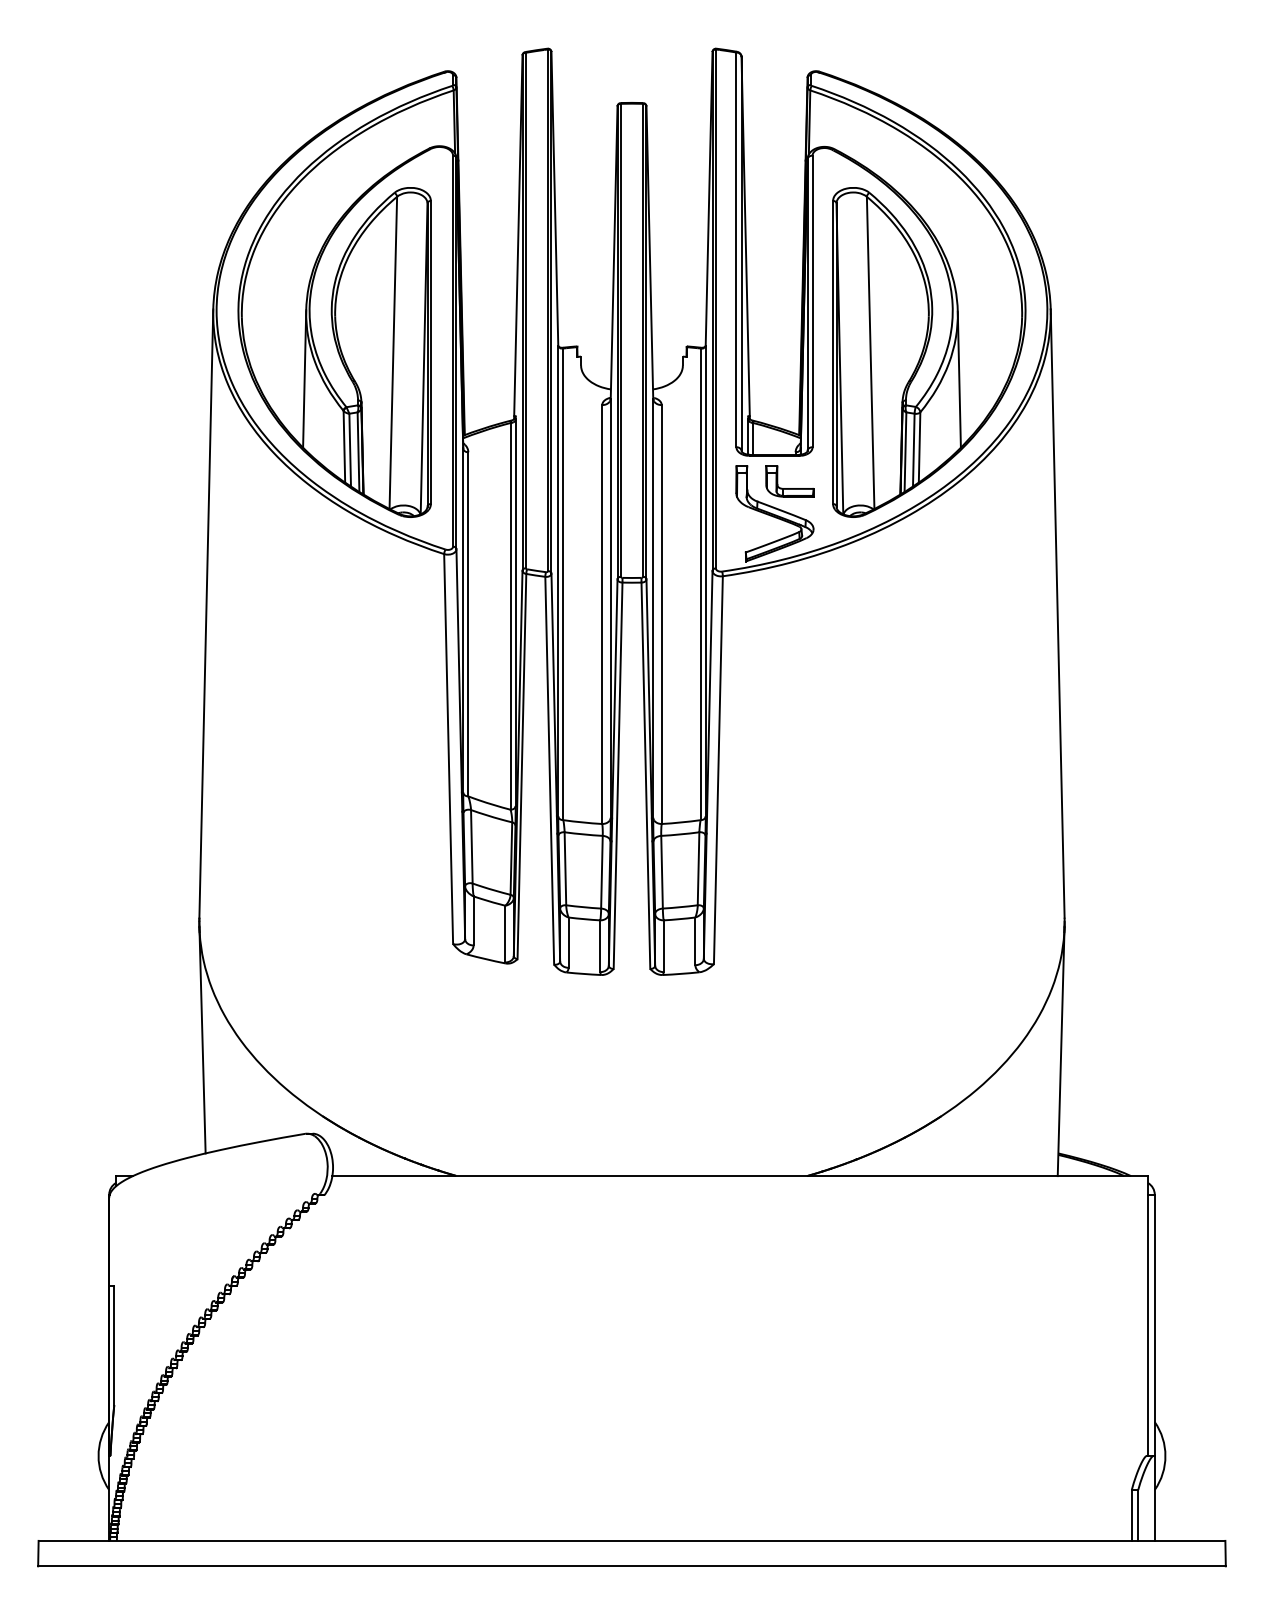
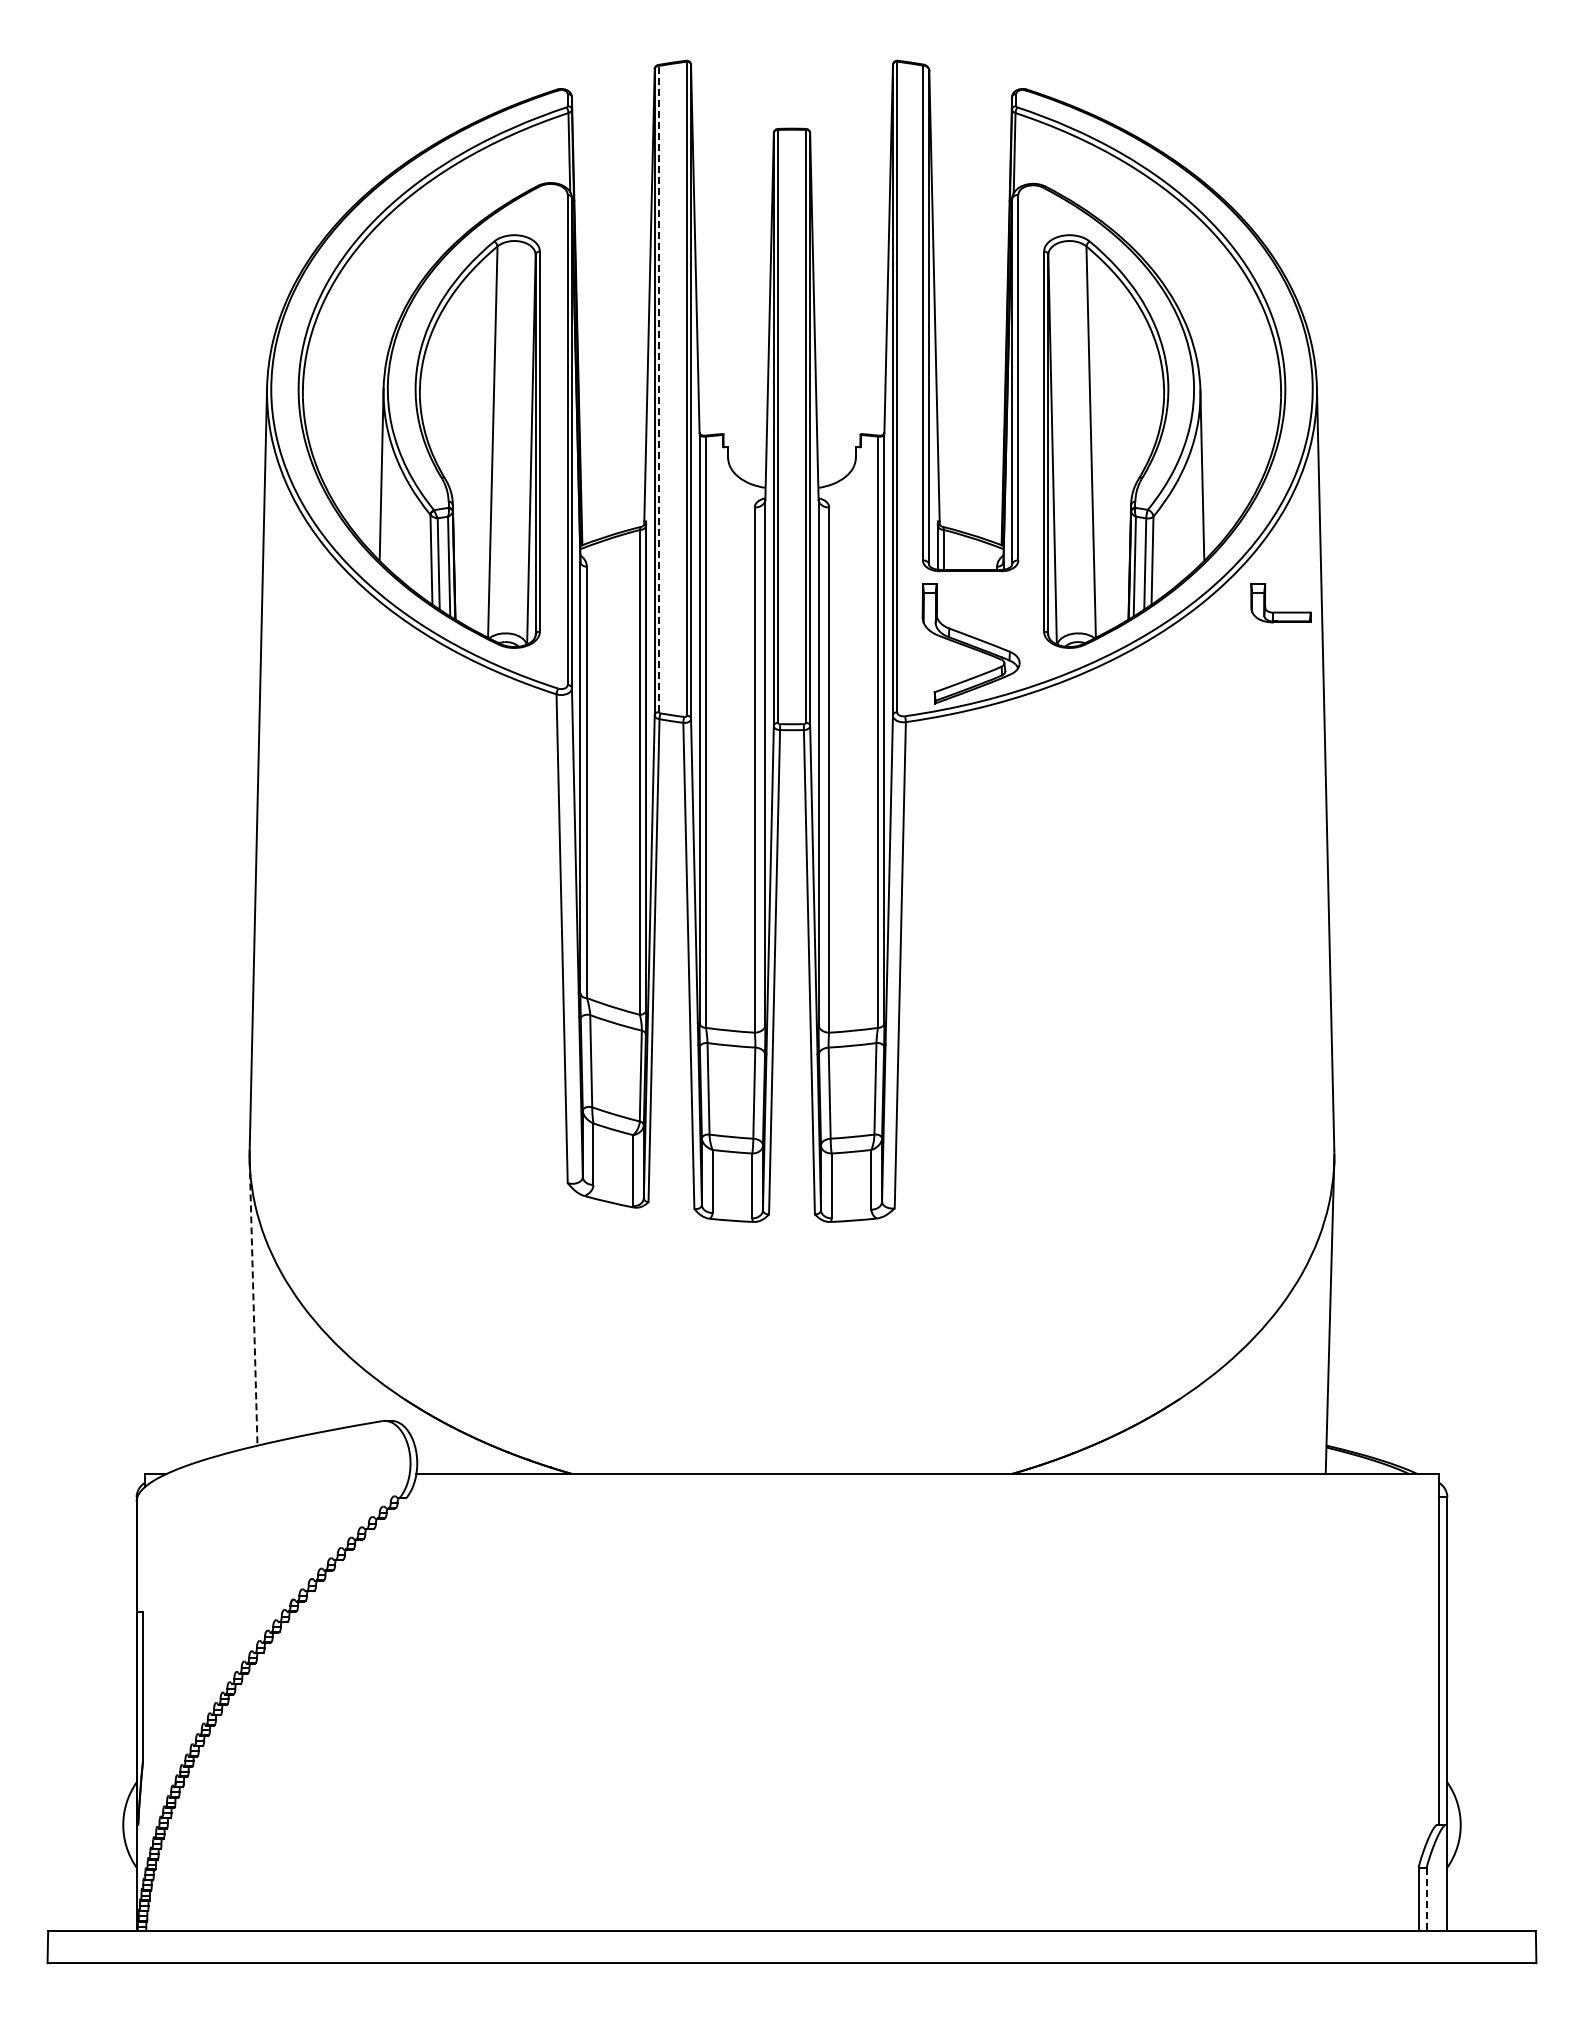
line: (526, 310) -> (659, 388), solid -> dashed
part: (789, 488) -> (1280, 611), moved
line: (202, 1040) -> (253, 1304), solid -> dashed
line: (1138, 1515) -> (1426, 1899), solid -> dashed

